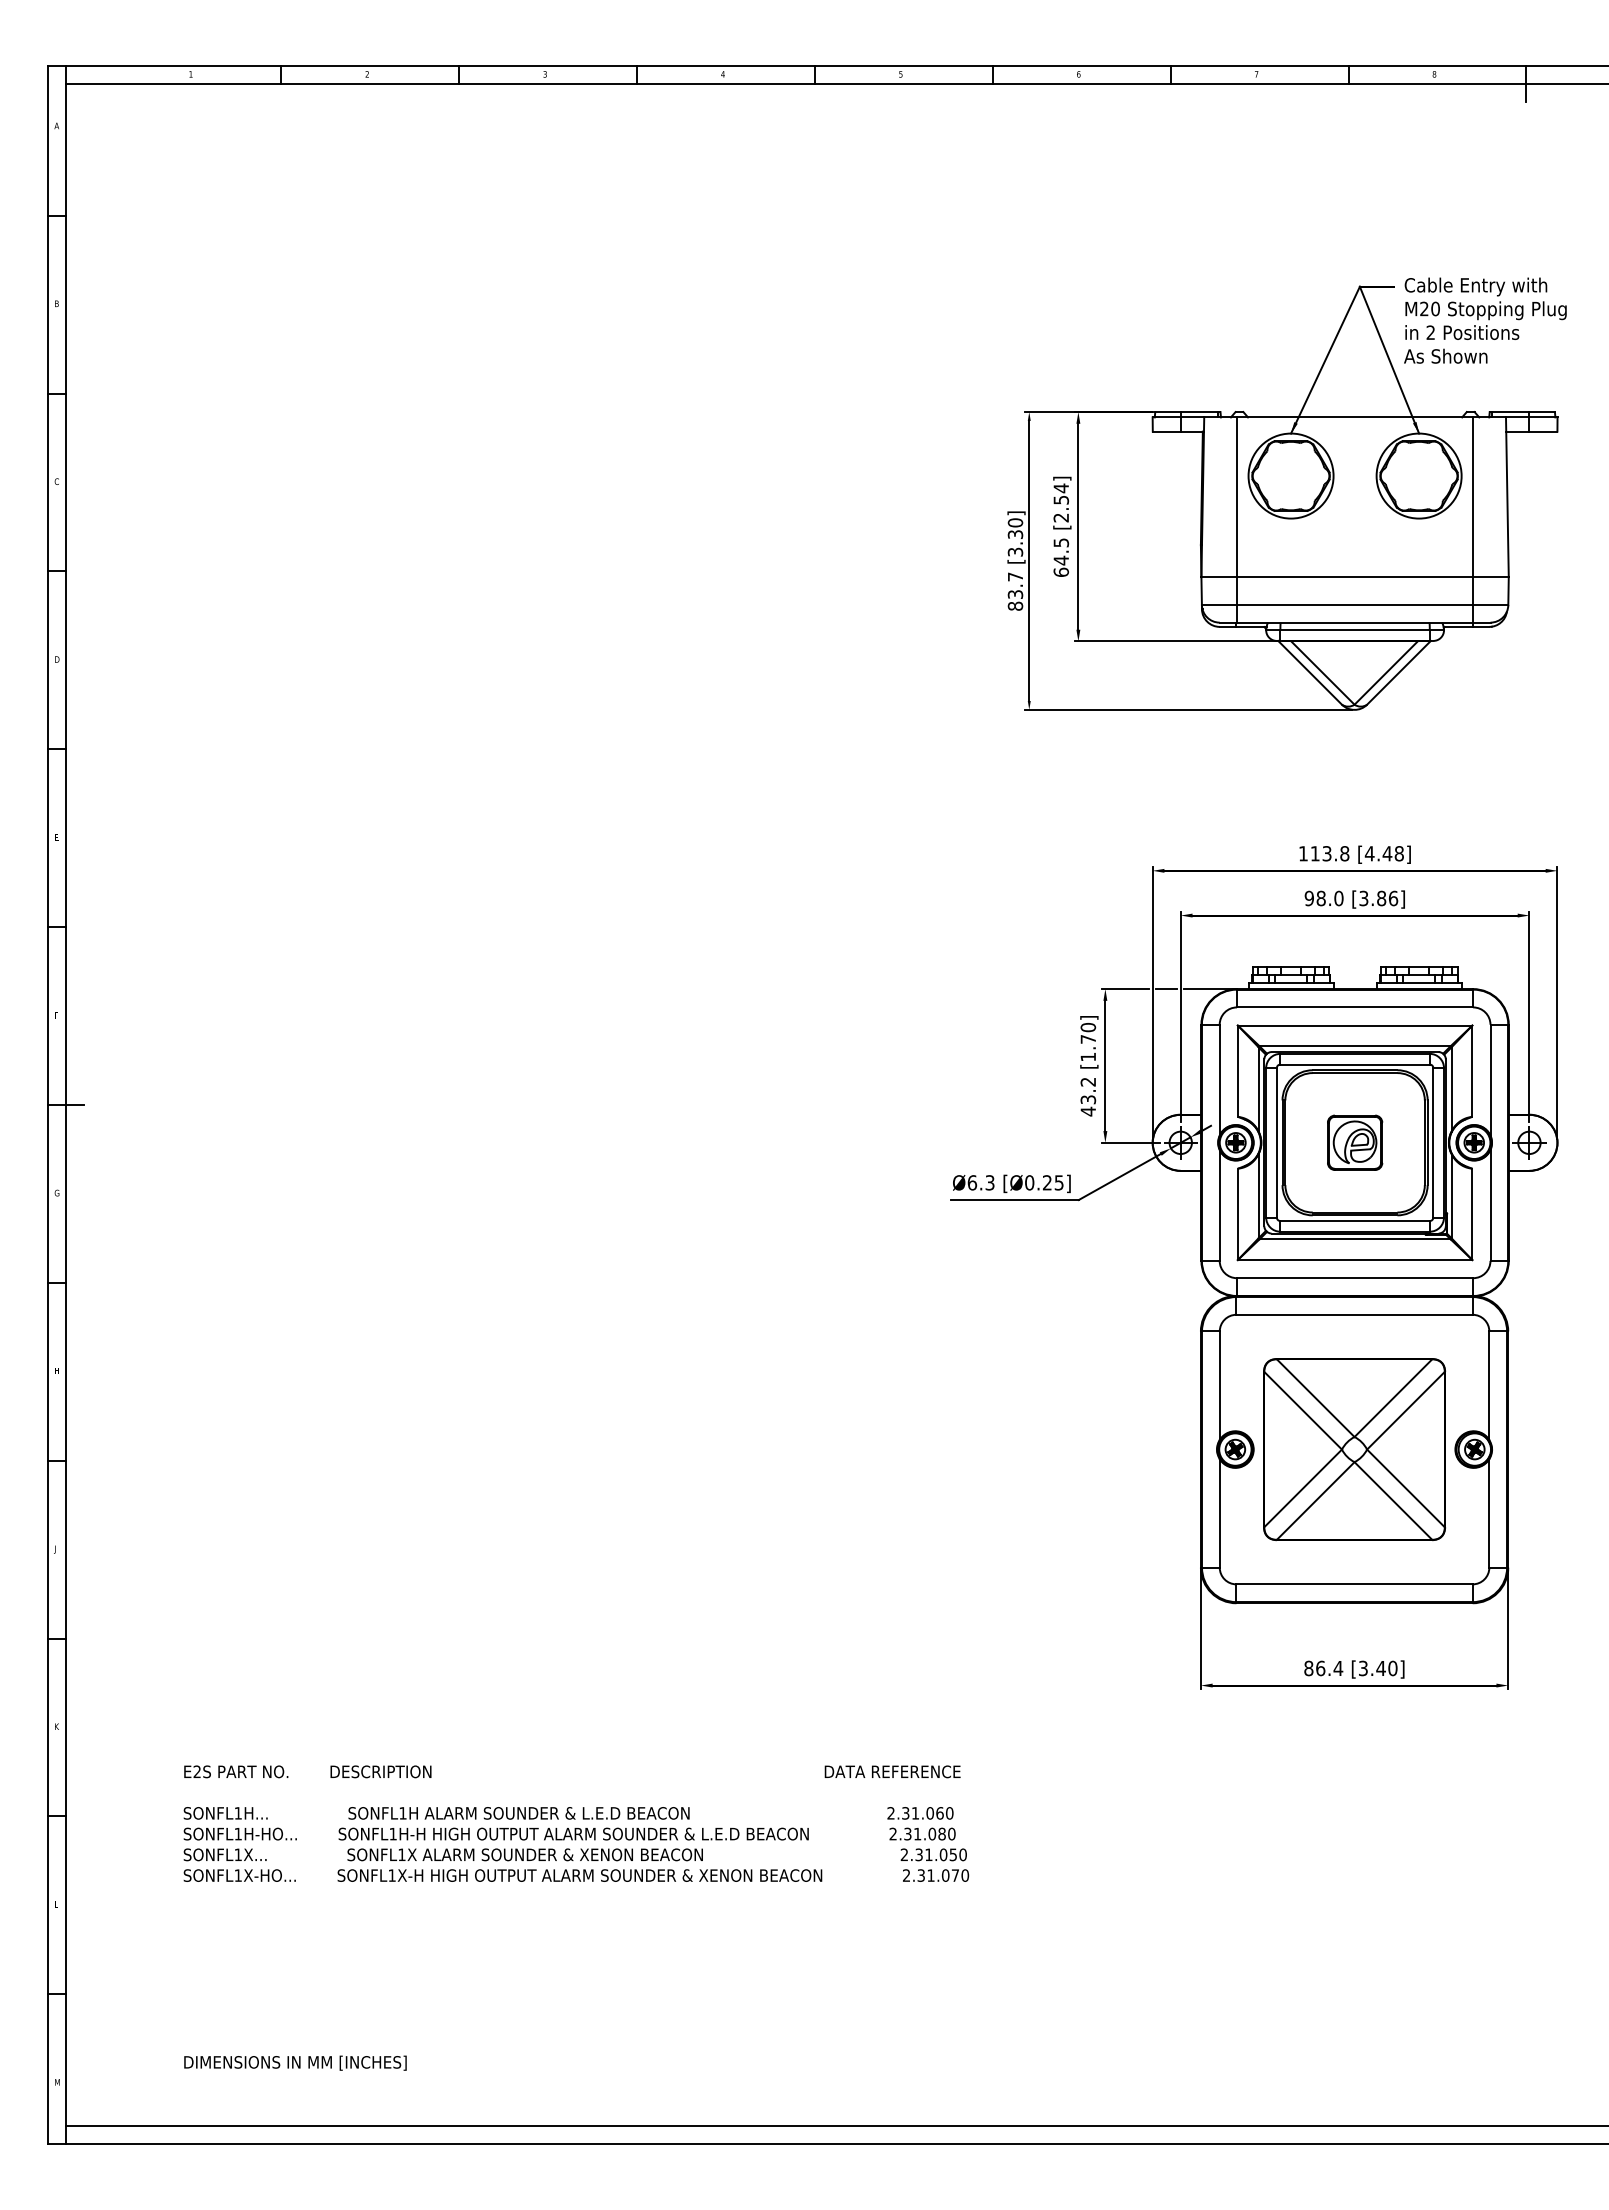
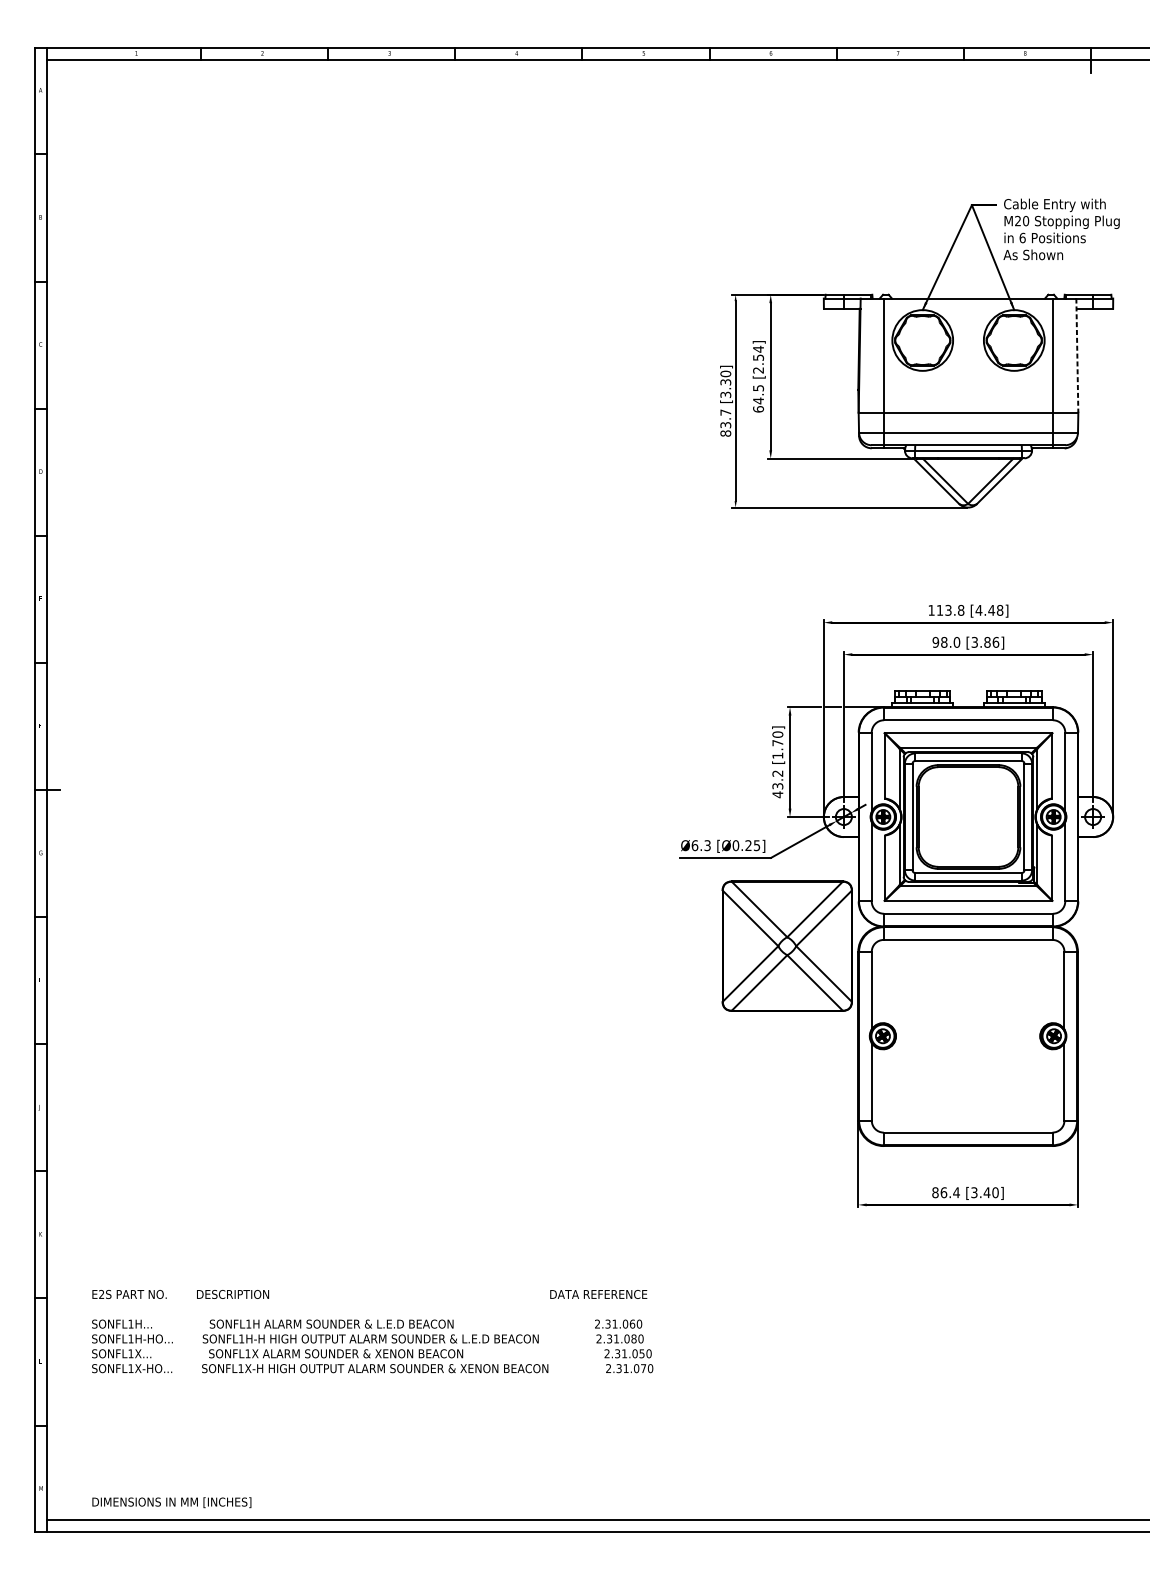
text: (1430, 332) -> (1022, 237), 2 -> 6
line: (1507, 497) -> (1077, 355), solid -> dashed
part: (1355, 1142) -> (968, 816), removed
part: (1354, 1449) -> (787, 946), moved
text: (576, 1917) -> (372, 1398), moved

